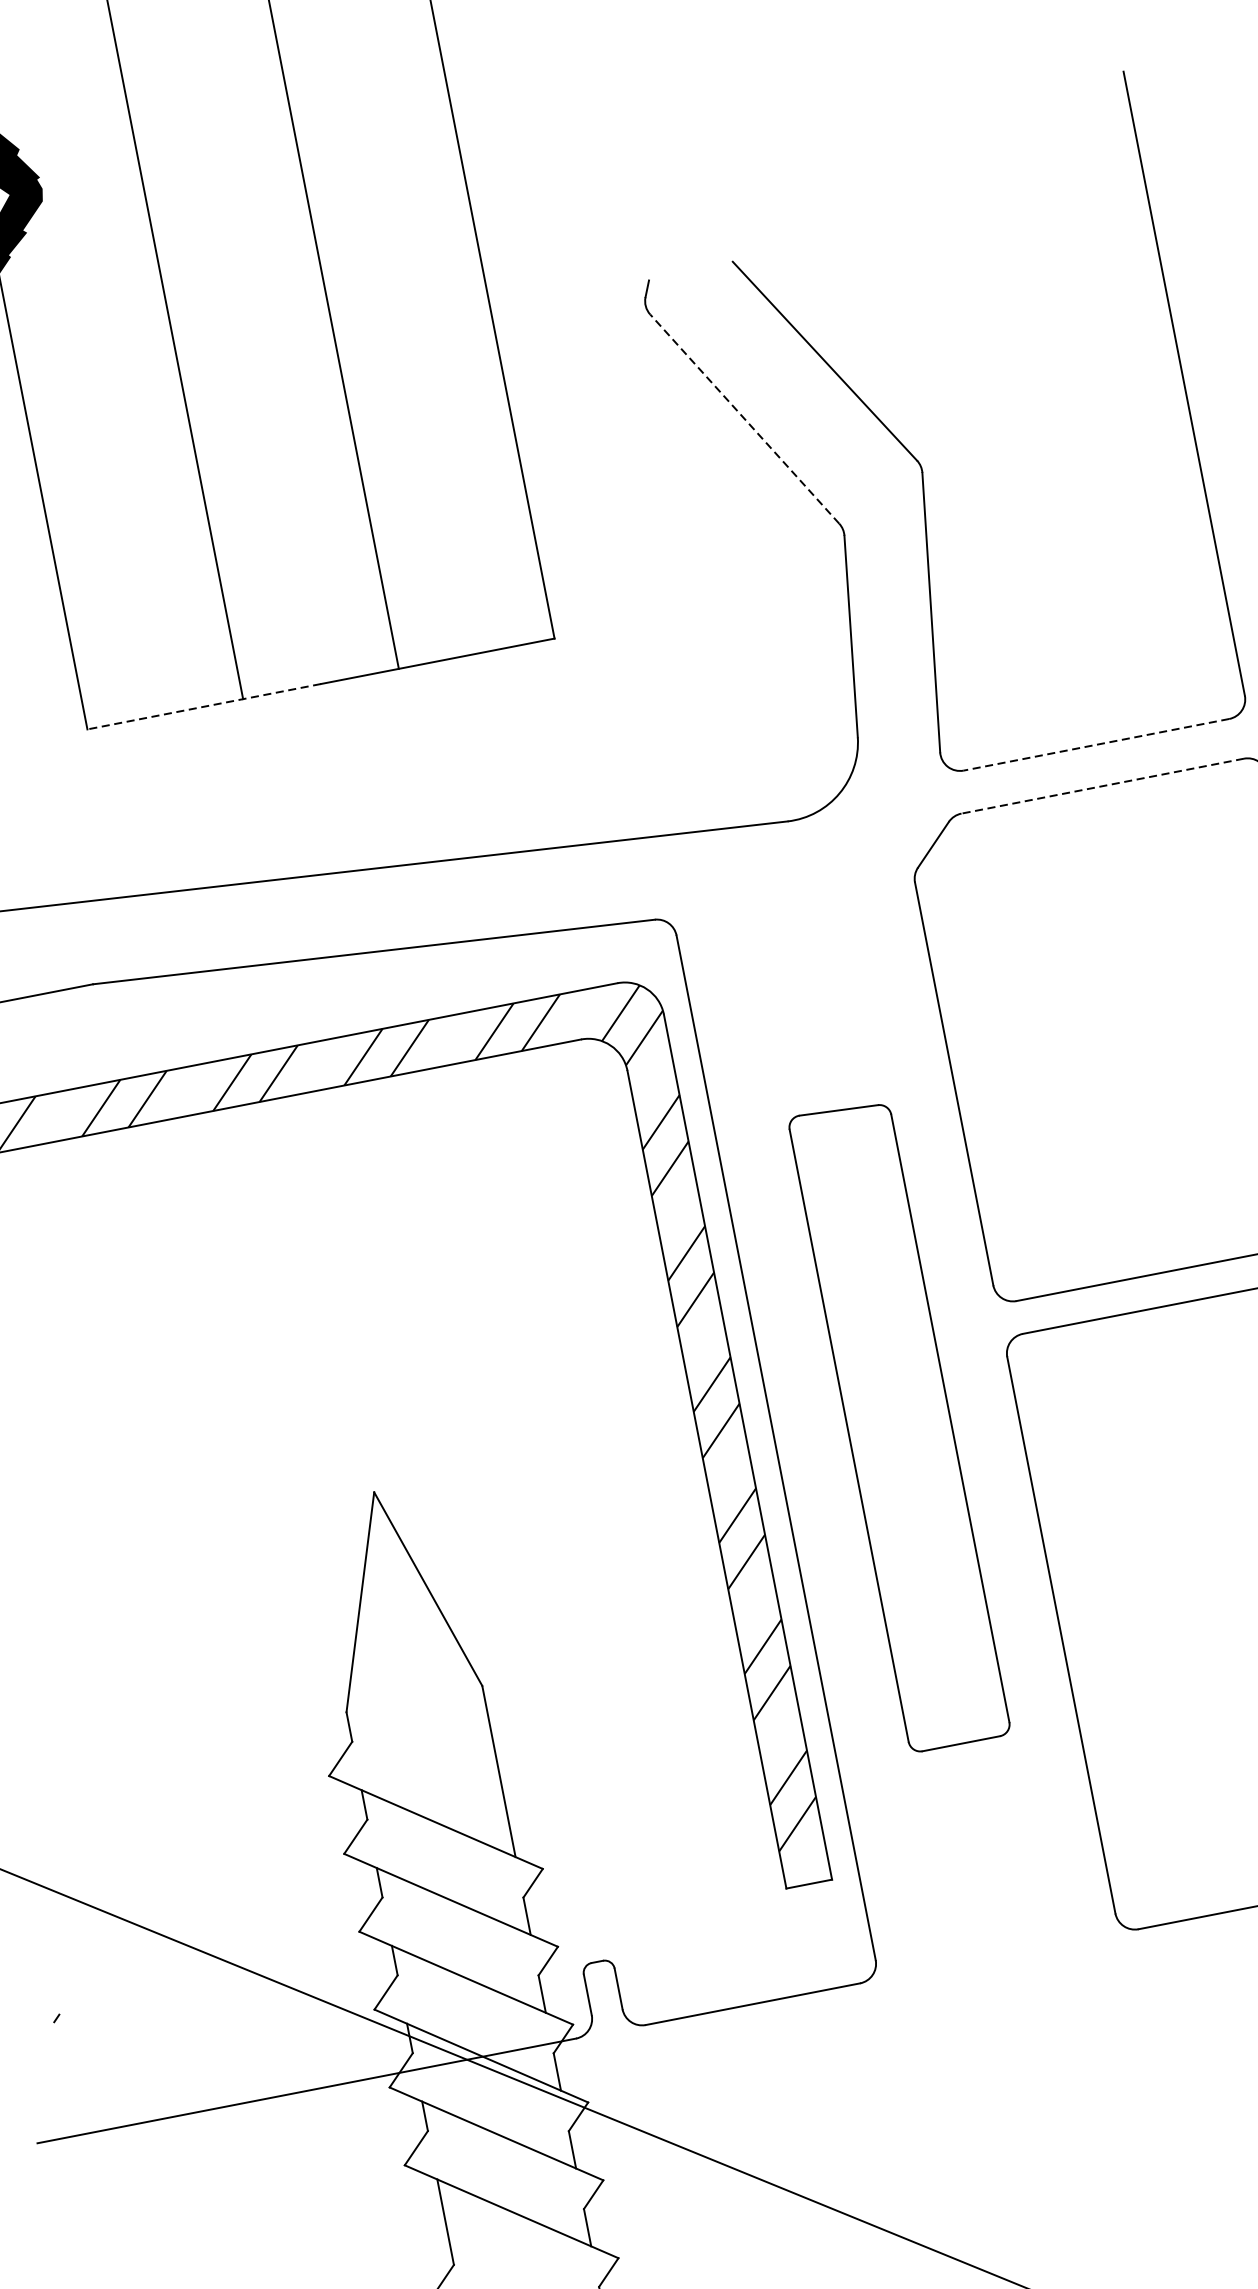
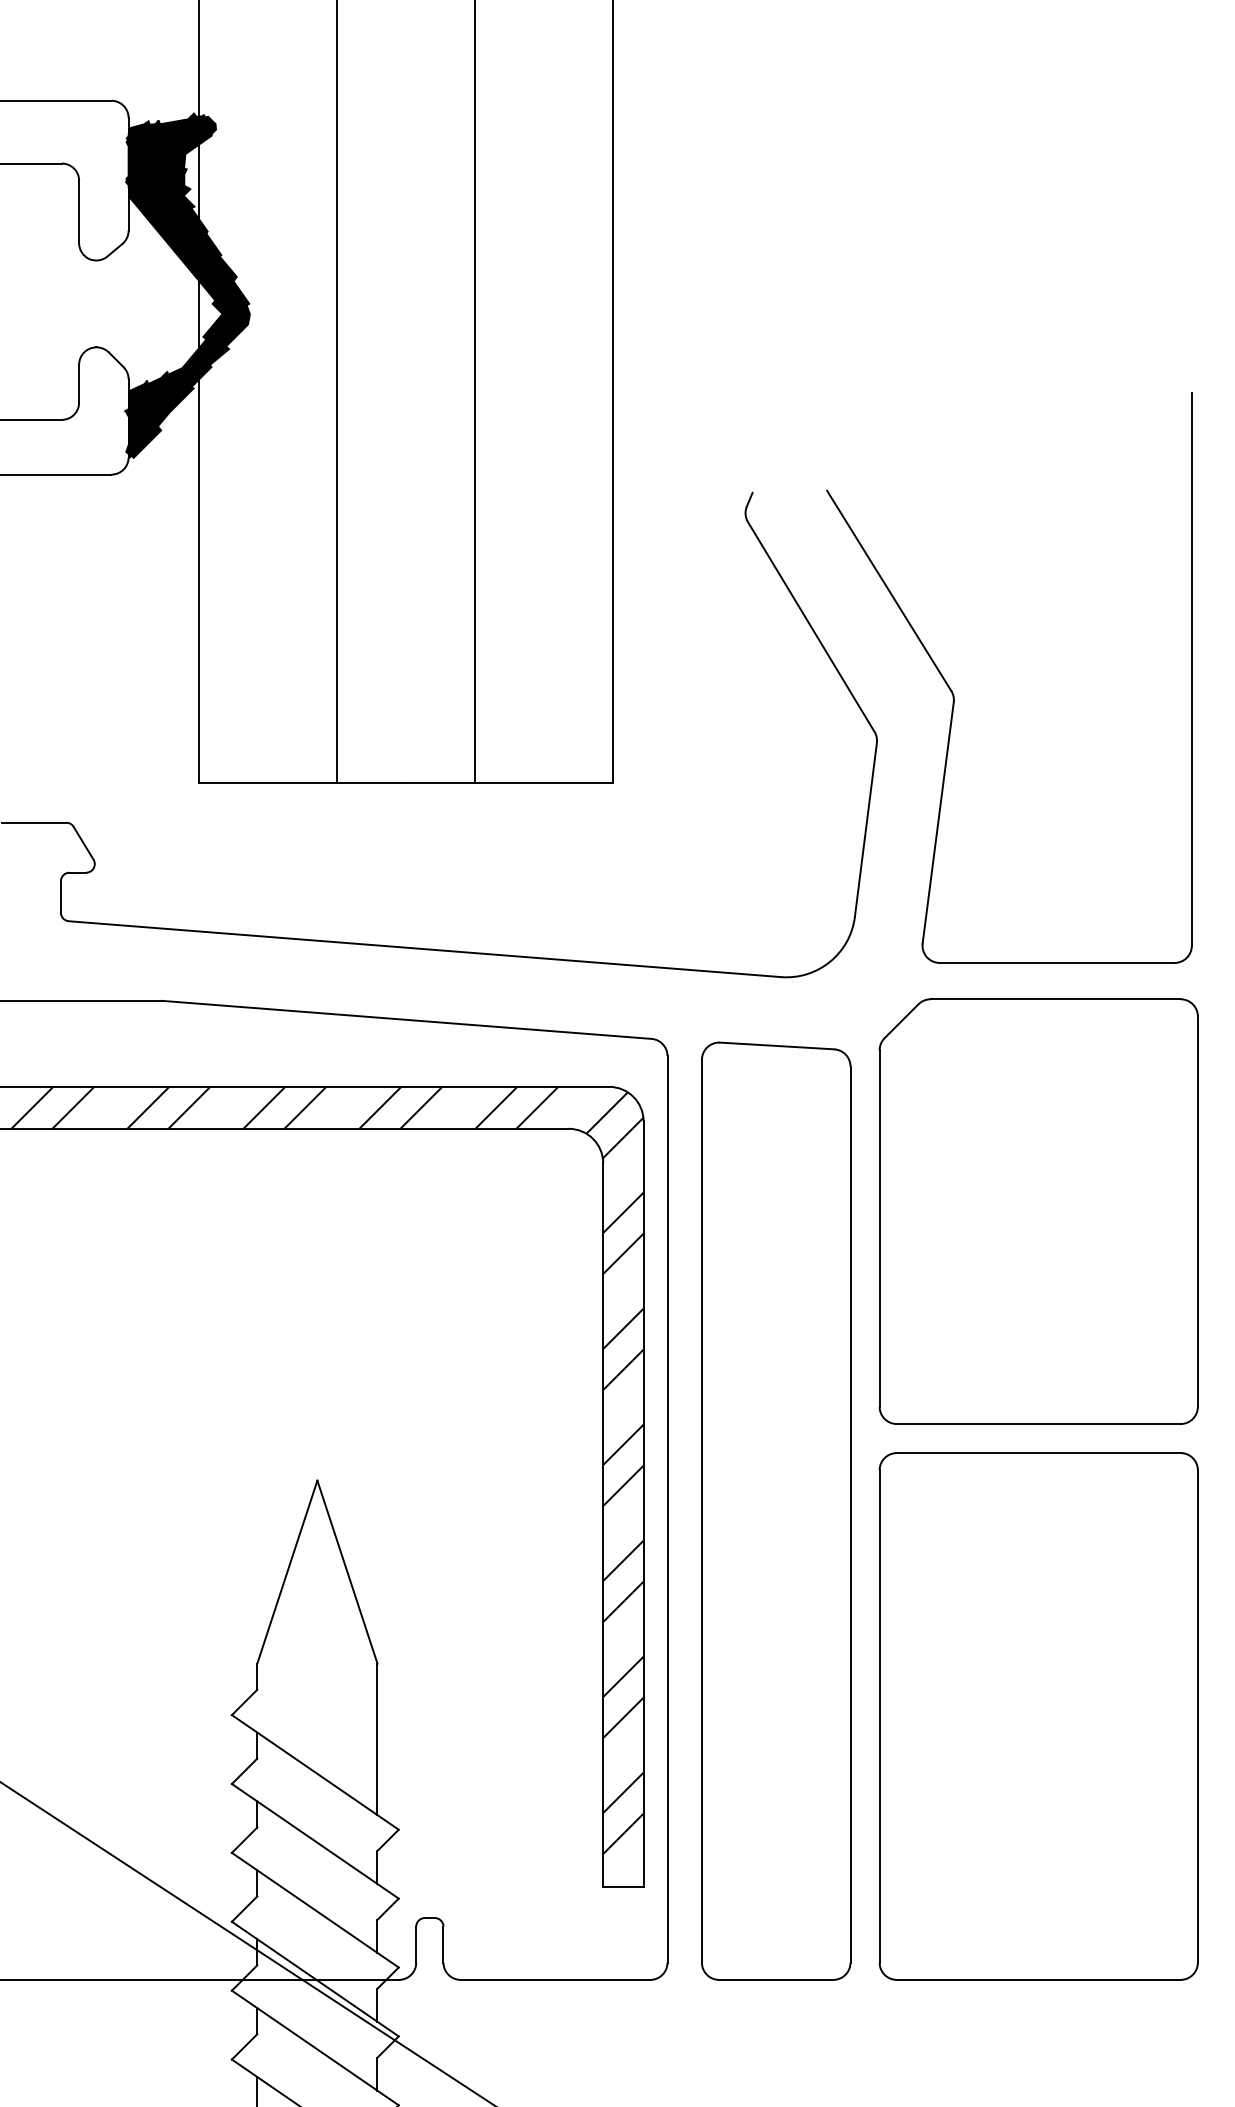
line: (744, 418) -> (811, 626), dashed -> solid
line: (204, 706) -> (302, 782), dashed -> solid
line: (1095, 744) -> (1056, 962), dashed -> solid
line: (1102, 786) -> (1055, 999), dashed -> solid
part: (899, 1425) -> (776, 1510), size x1.67

